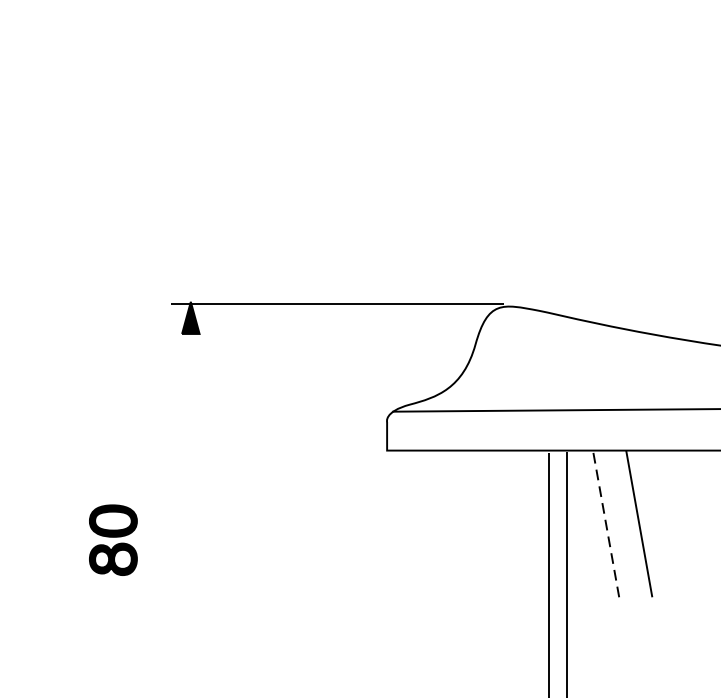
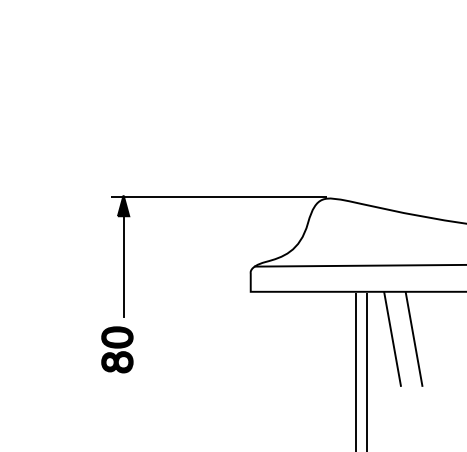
line: (190, 408) -> (123, 264), added
line: (605, 522) -> (392, 338), dashed -> solid
part: (113, 539) -> (117, 349), moved

